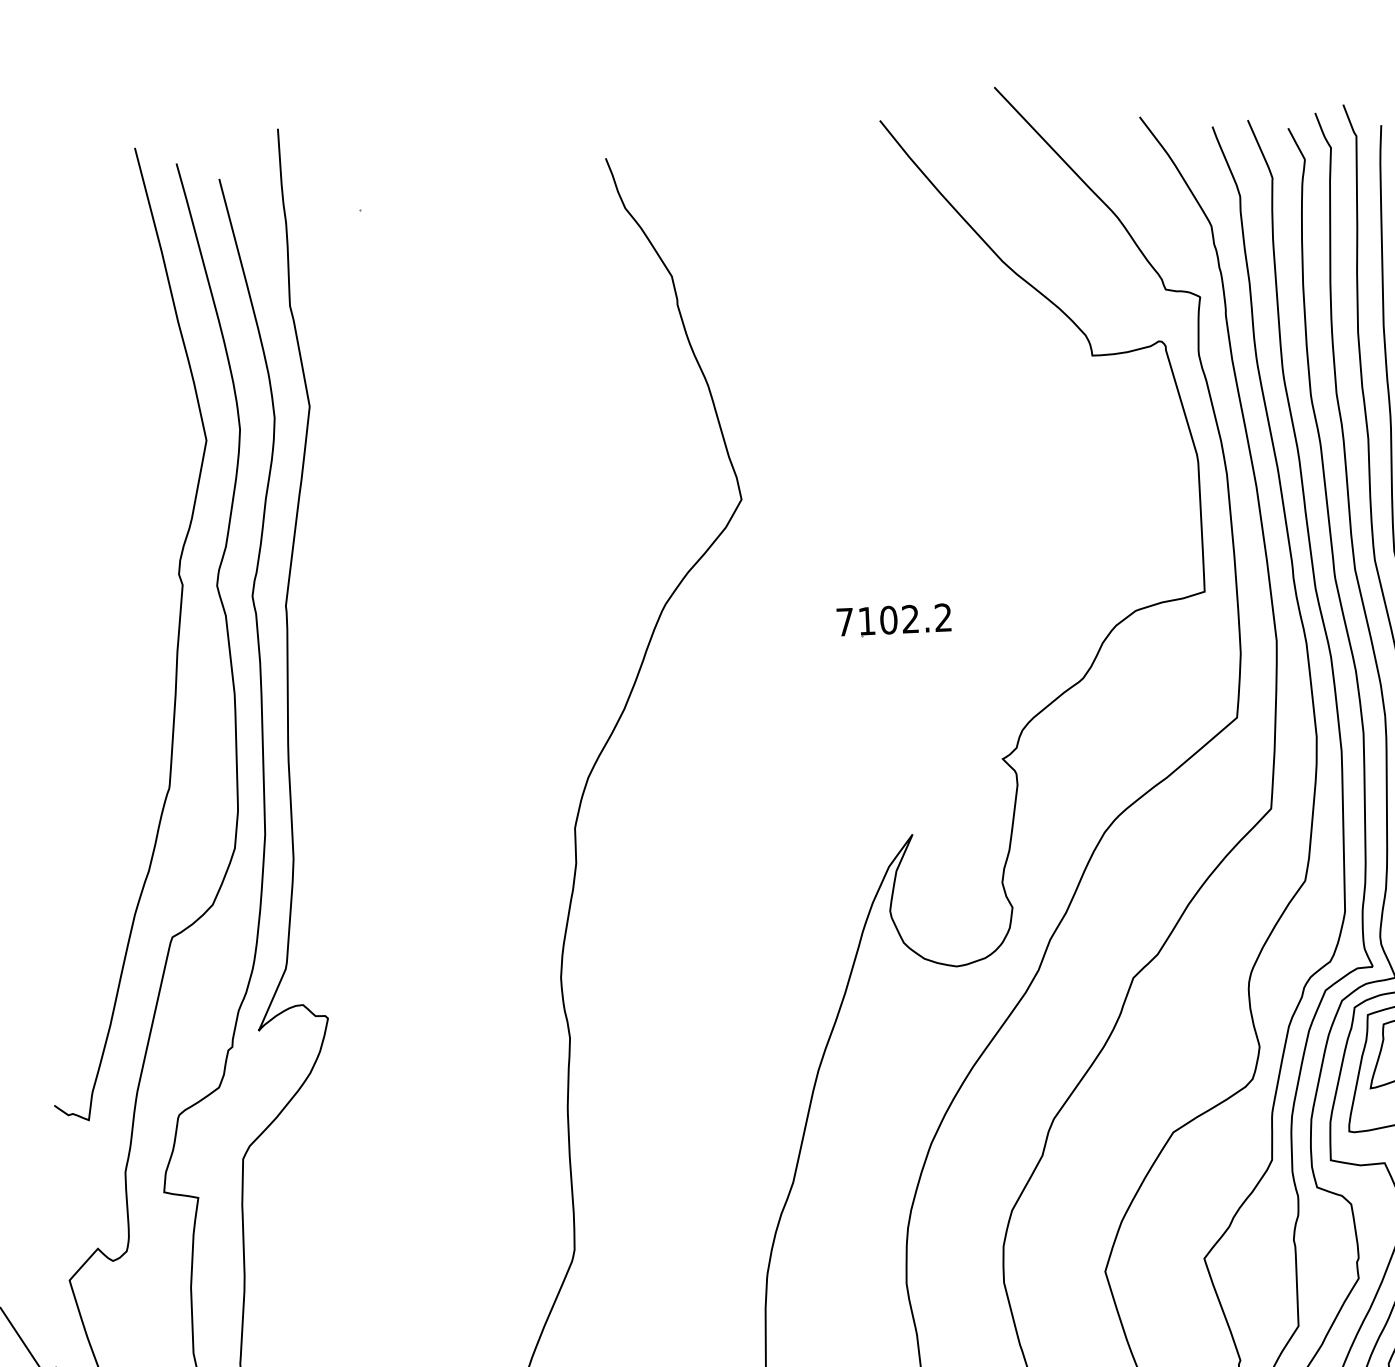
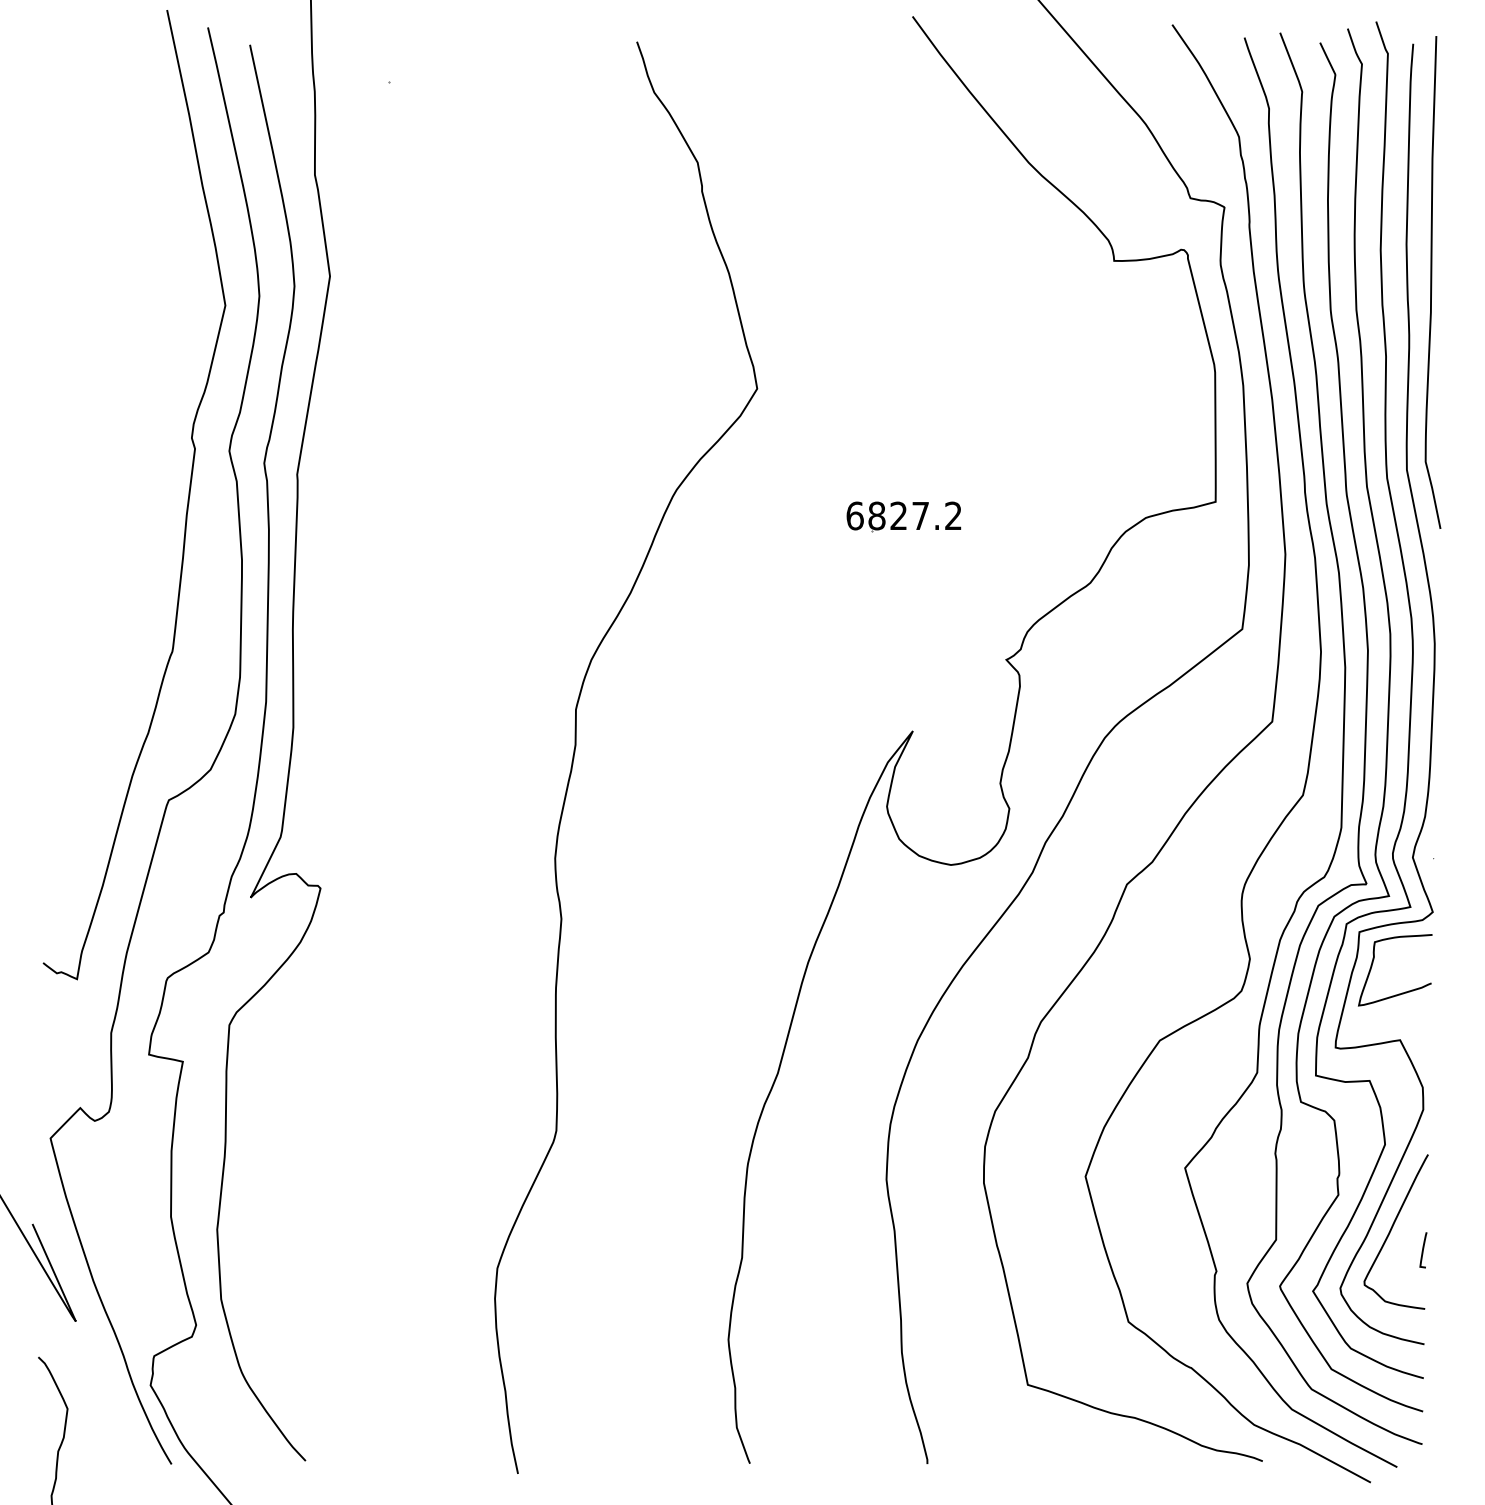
text: (877, 620) -> (887, 515), 7102.2 -> 6827.2

